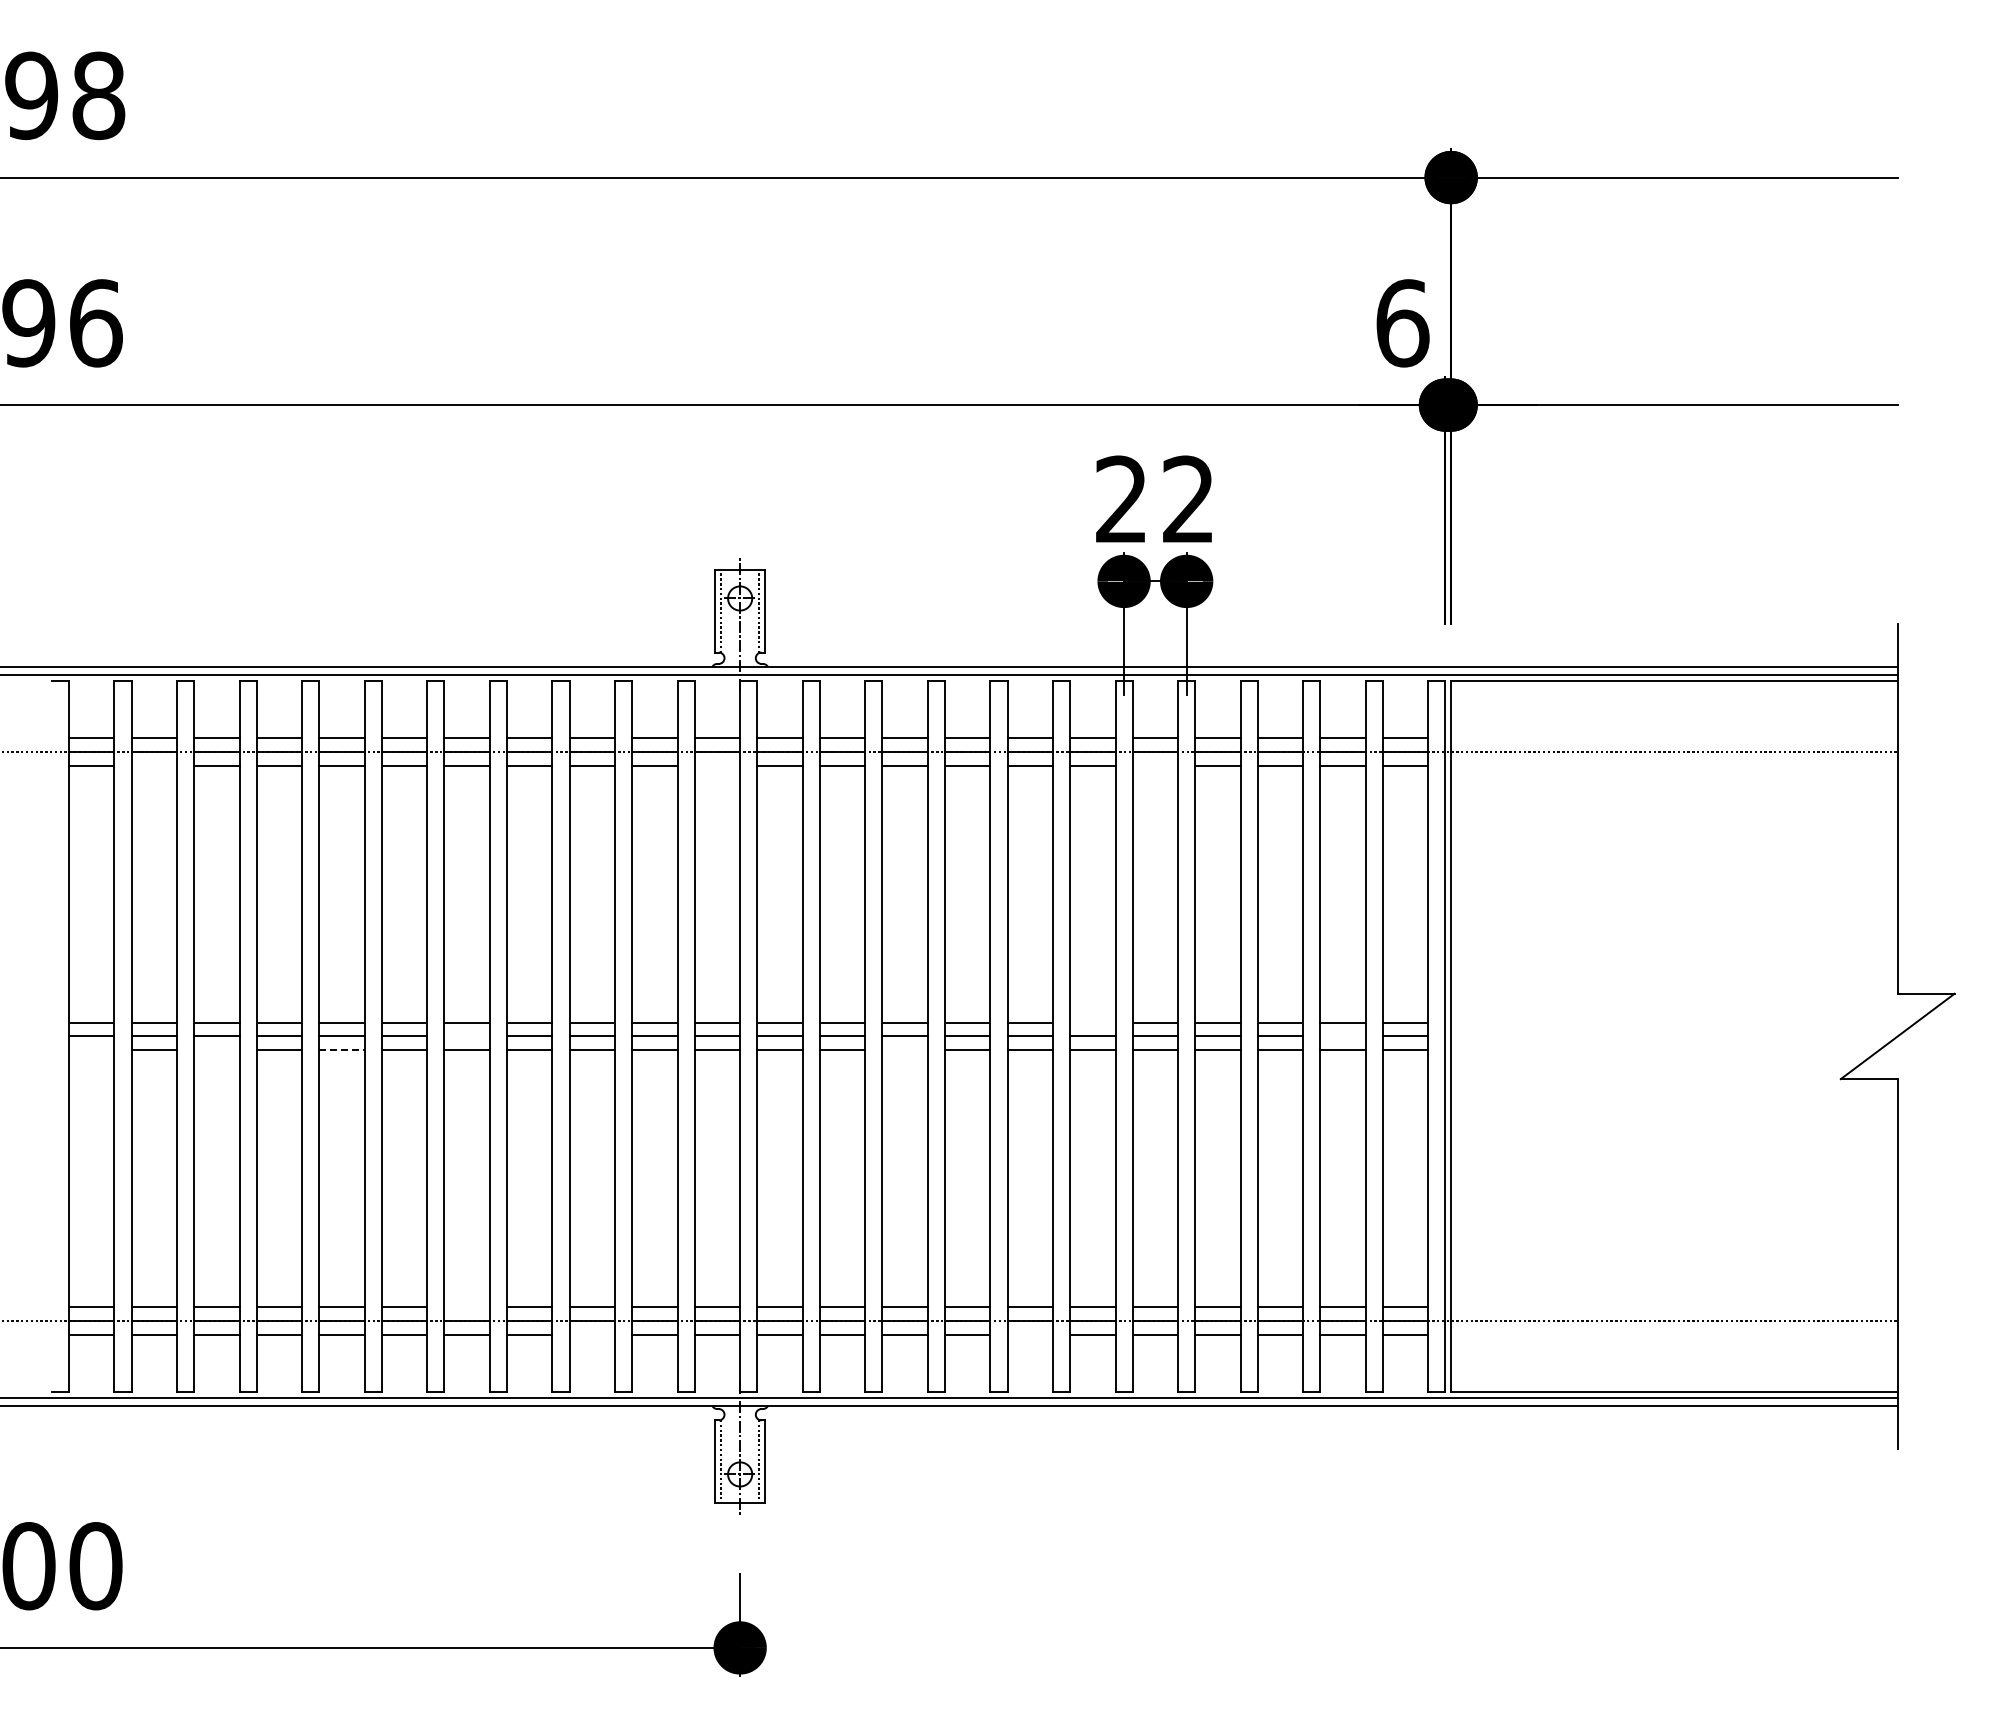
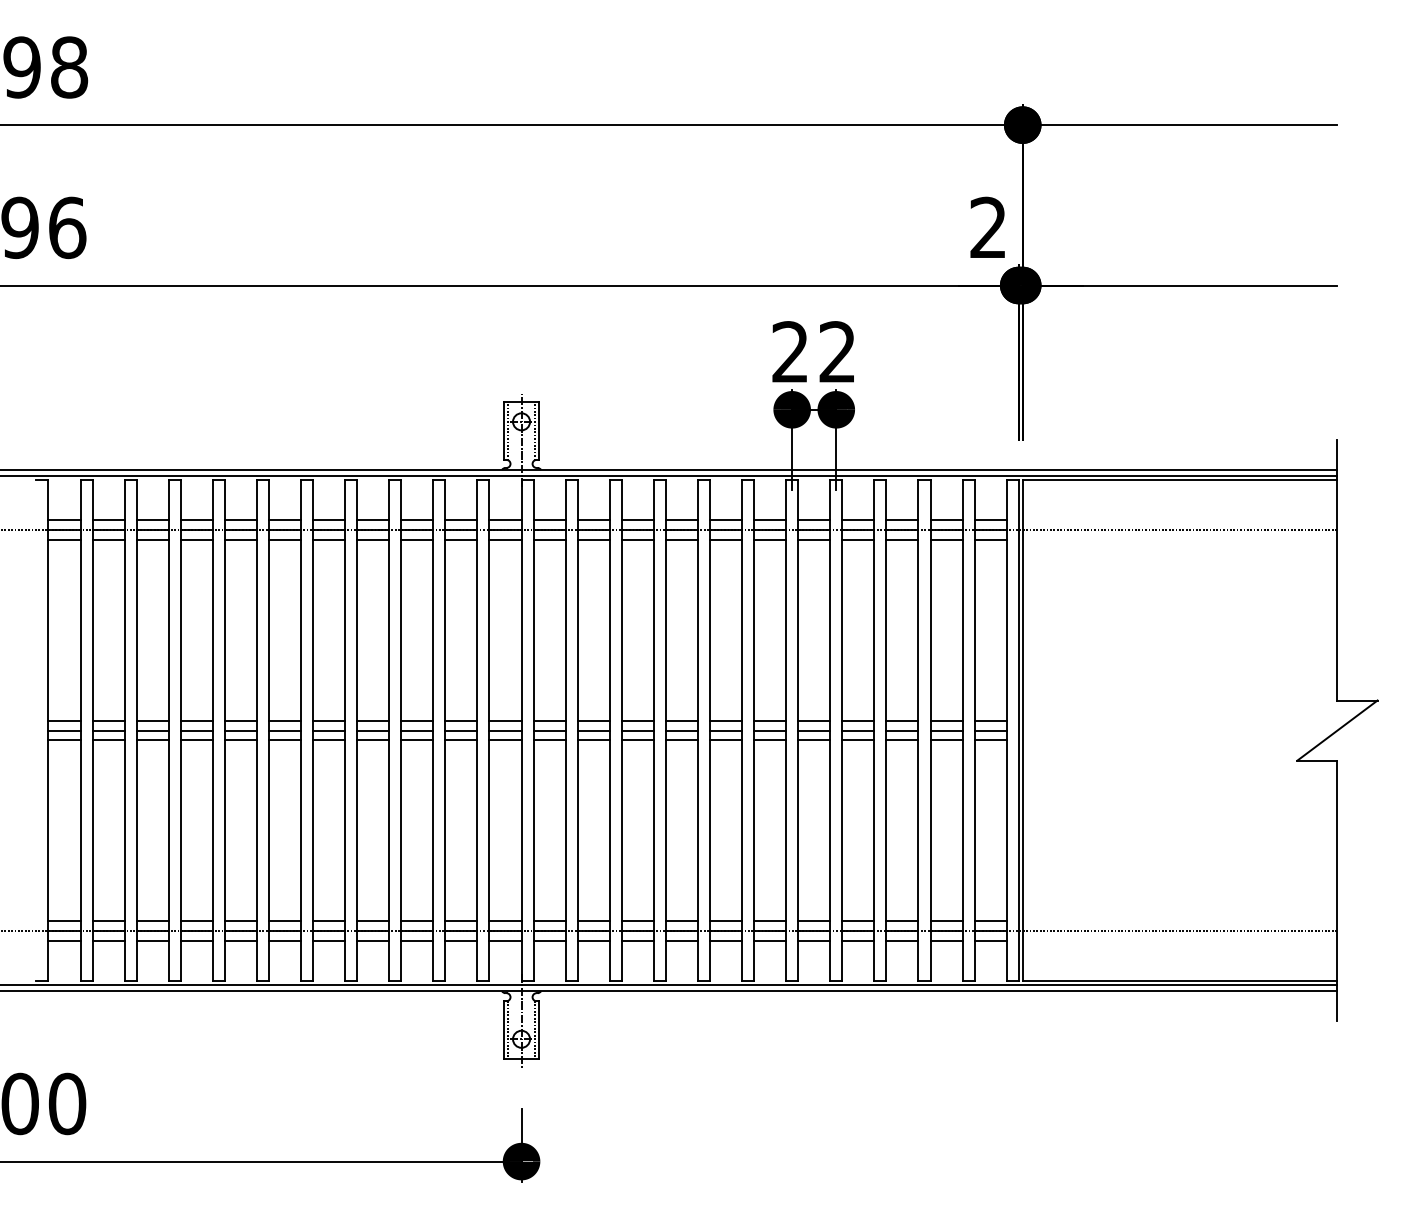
text: (1402, 323) -> (988, 228), 6 -> 2
line: (154, 766) -> (108, 540), added
line: (717, 766) -> (505, 540), added
line: (1155, 766) -> (814, 540), added
line: (1092, 1022) -> (769, 720), added
line: (466, 1036) -> (328, 730), added
line: (1342, 1036) -> (946, 730), added
line: (91, 1050) -> (64, 740), added
line: (216, 1050) -> (152, 740), added
line: (342, 1050) -> (241, 740), dashed -> solid
line: (904, 1050) -> (637, 740), added
line: (466, 1306) -> (328, 920), added
line: (592, 1334) -> (417, 940), added
line: (1030, 1334) -> (726, 940), added

